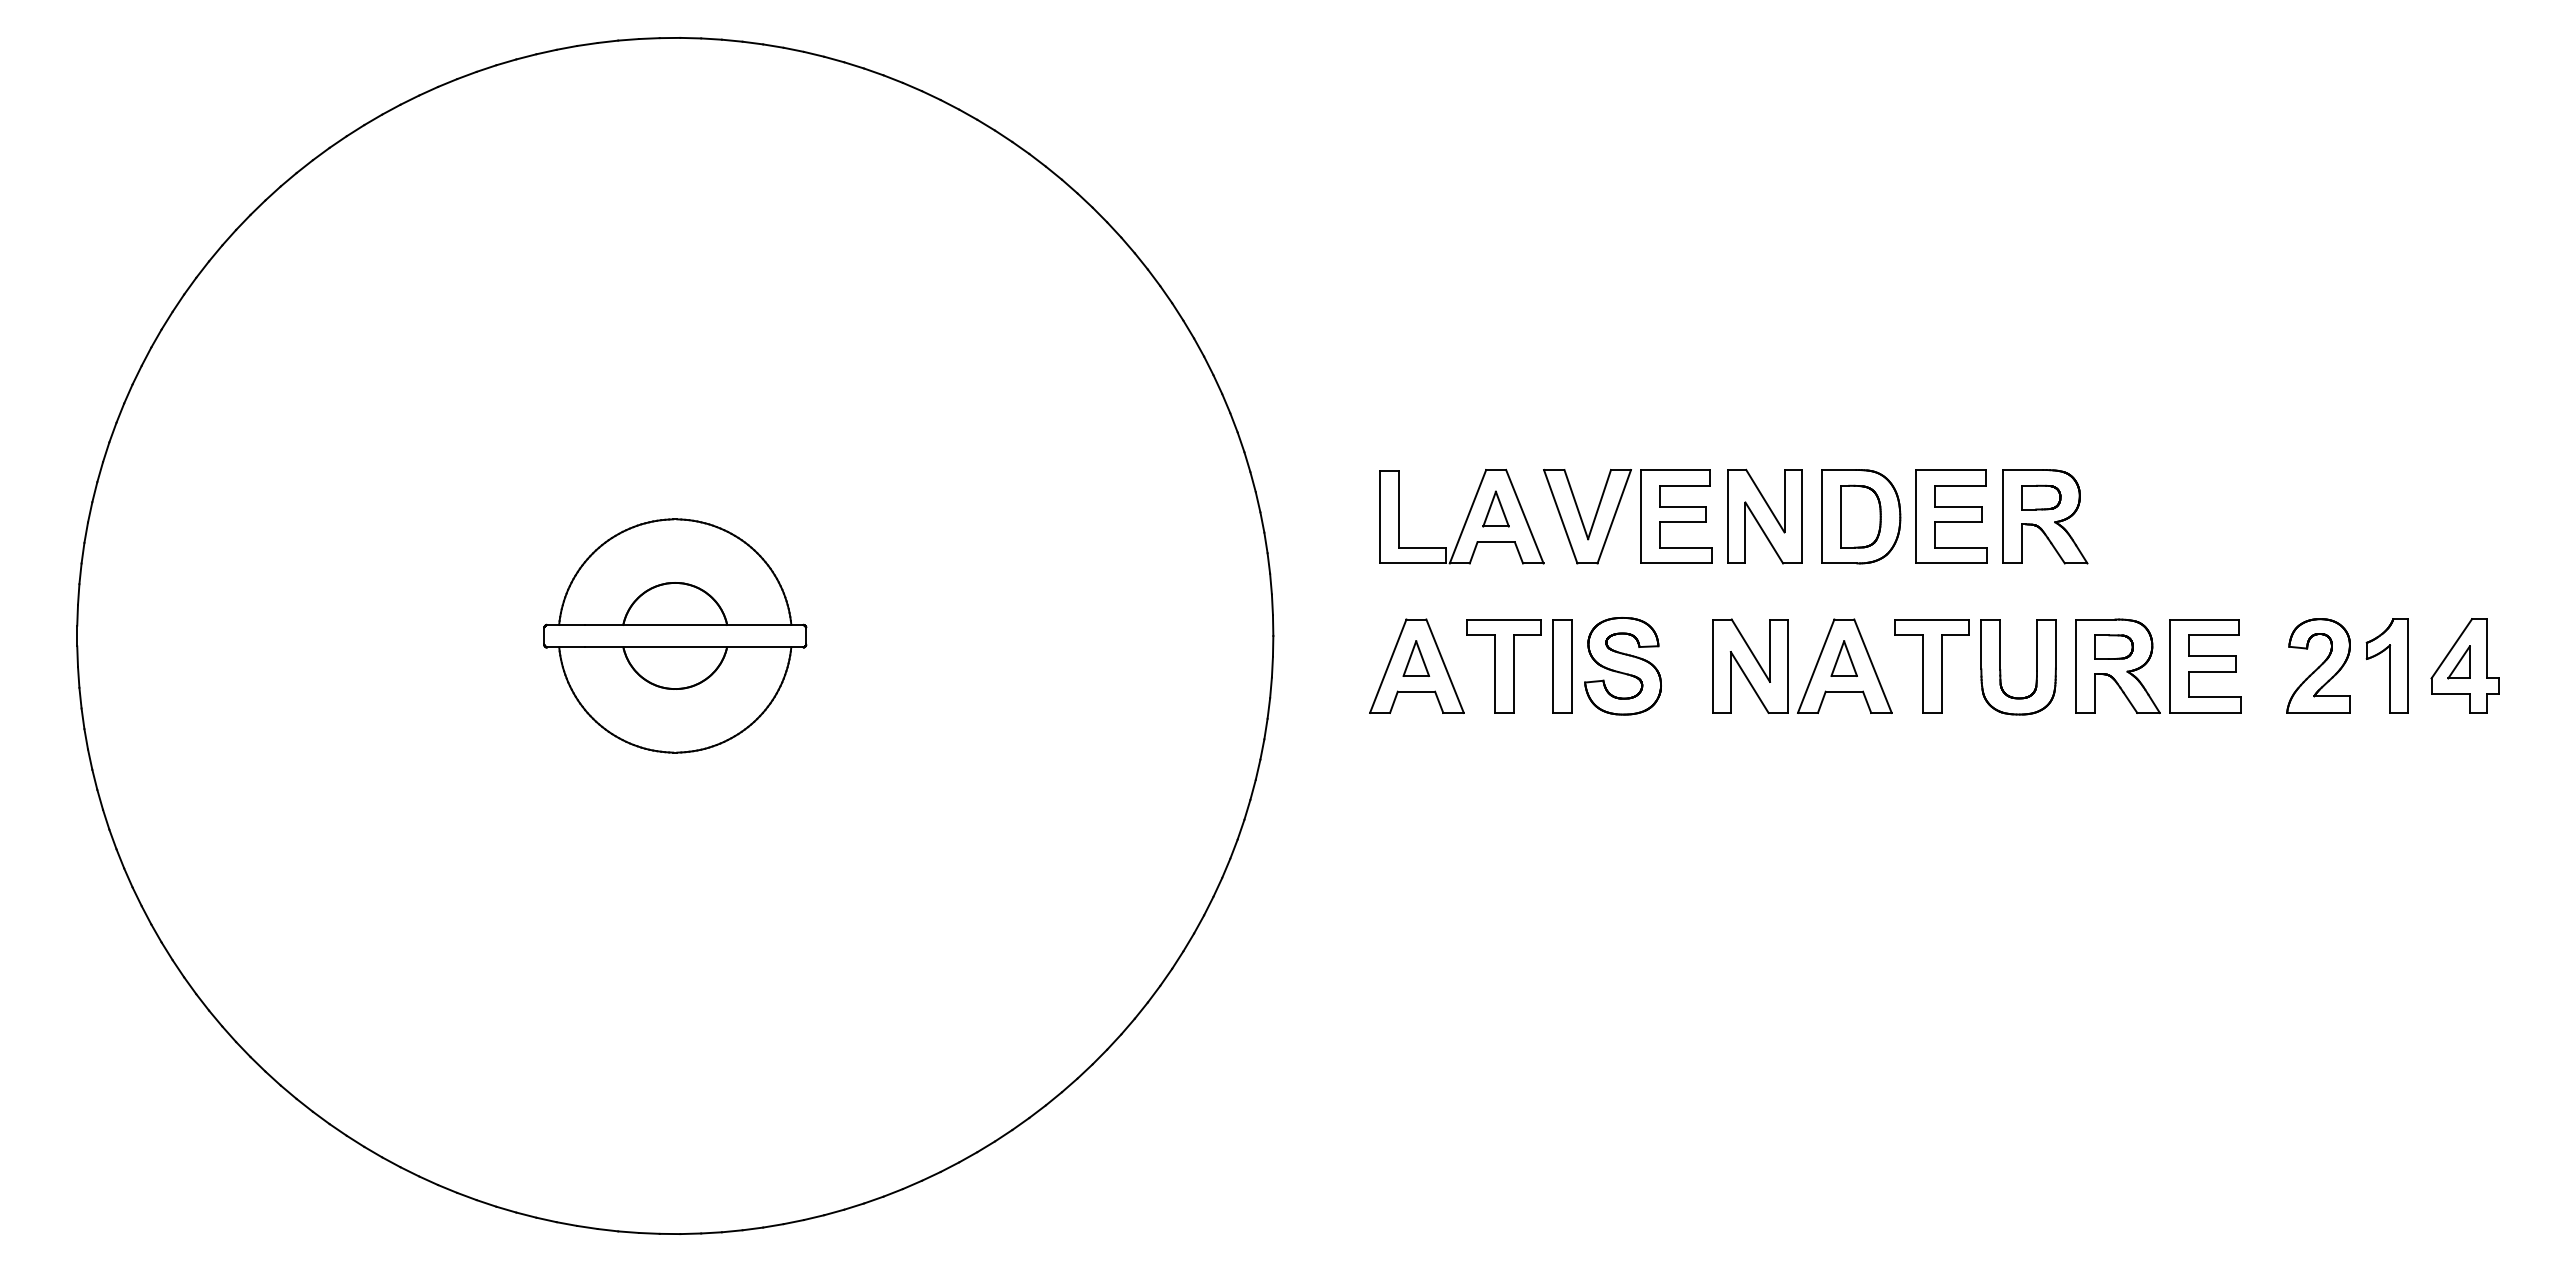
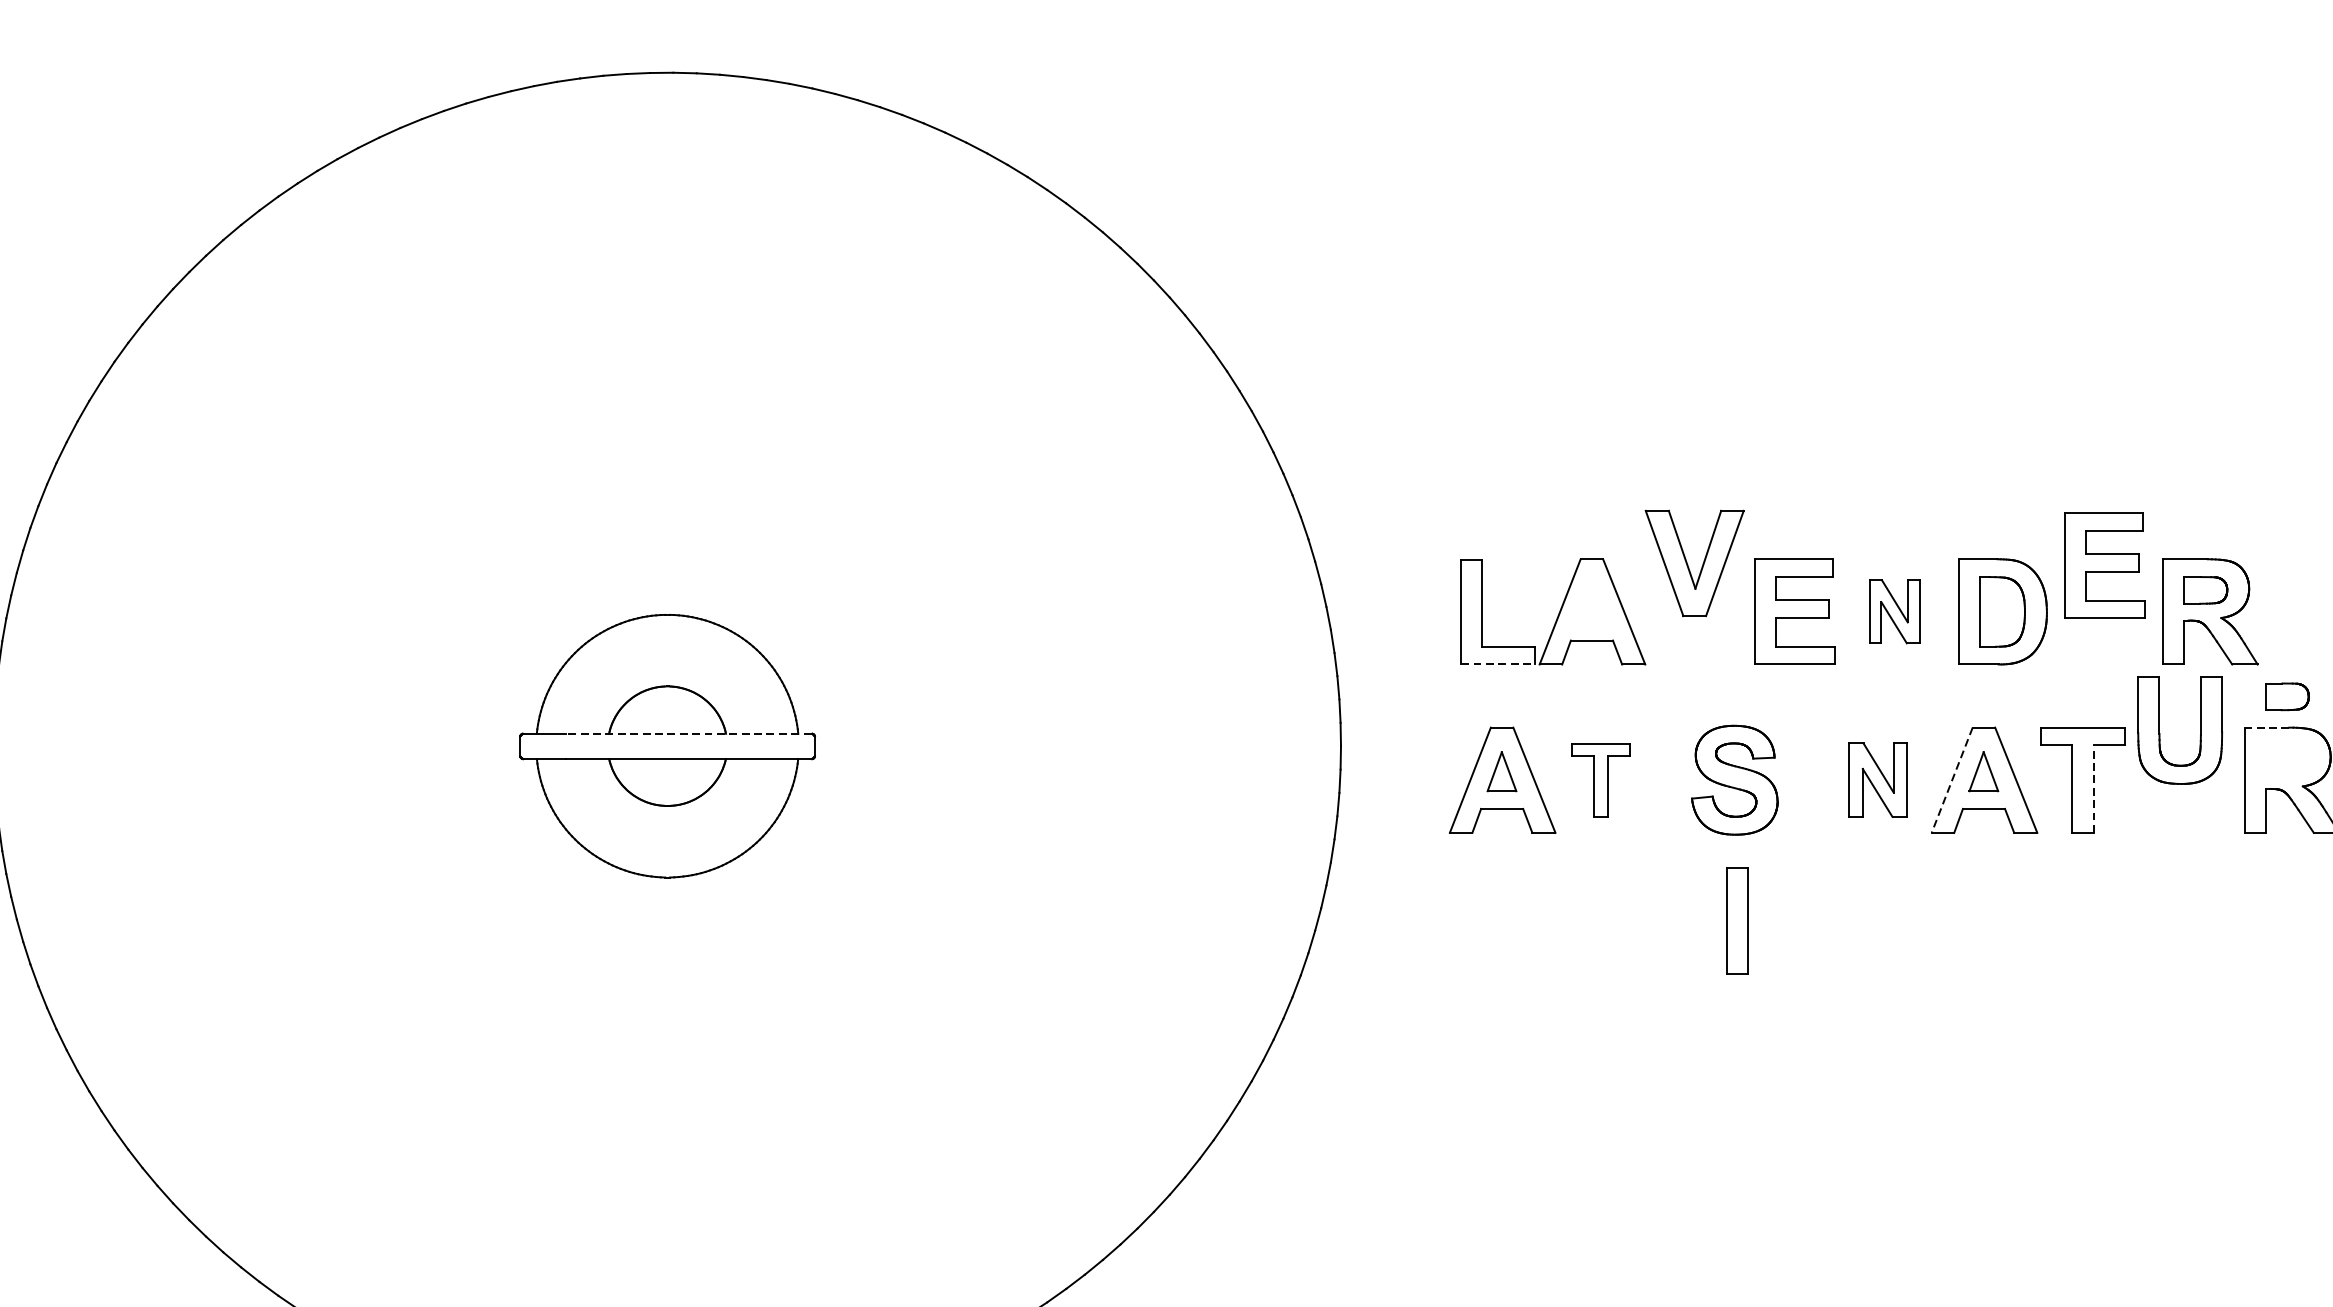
part: (1495, 508) -> (1591, 602), removed
part: (1587, 516) -> (1694, 563), moved
part: (1764, 516) -> (1894, 611), size x0.6
part: (1951, 516) -> (2104, 565), moved
line: (1412, 563) -> (1497, 664), solid -> dashed
line: (2095, 619) -> (2266, 727), solid -> dashed
line: (693, 625) -> (688, 734), solid -> dashed
part: (2113, 646) -> (2287, 696), moved
part: (1750, 665) -> (1878, 779), size x0.7
part: (1503, 666) -> (1600, 780), size x0.7
part: (1562, 666) -> (1737, 921), moved
line: (1815, 666) -> (1951, 780), solid -> dashed
part: (2001, 669) -> (2160, 733), moved
line: (1941, 674) -> (2093, 789), solid -> dashed

